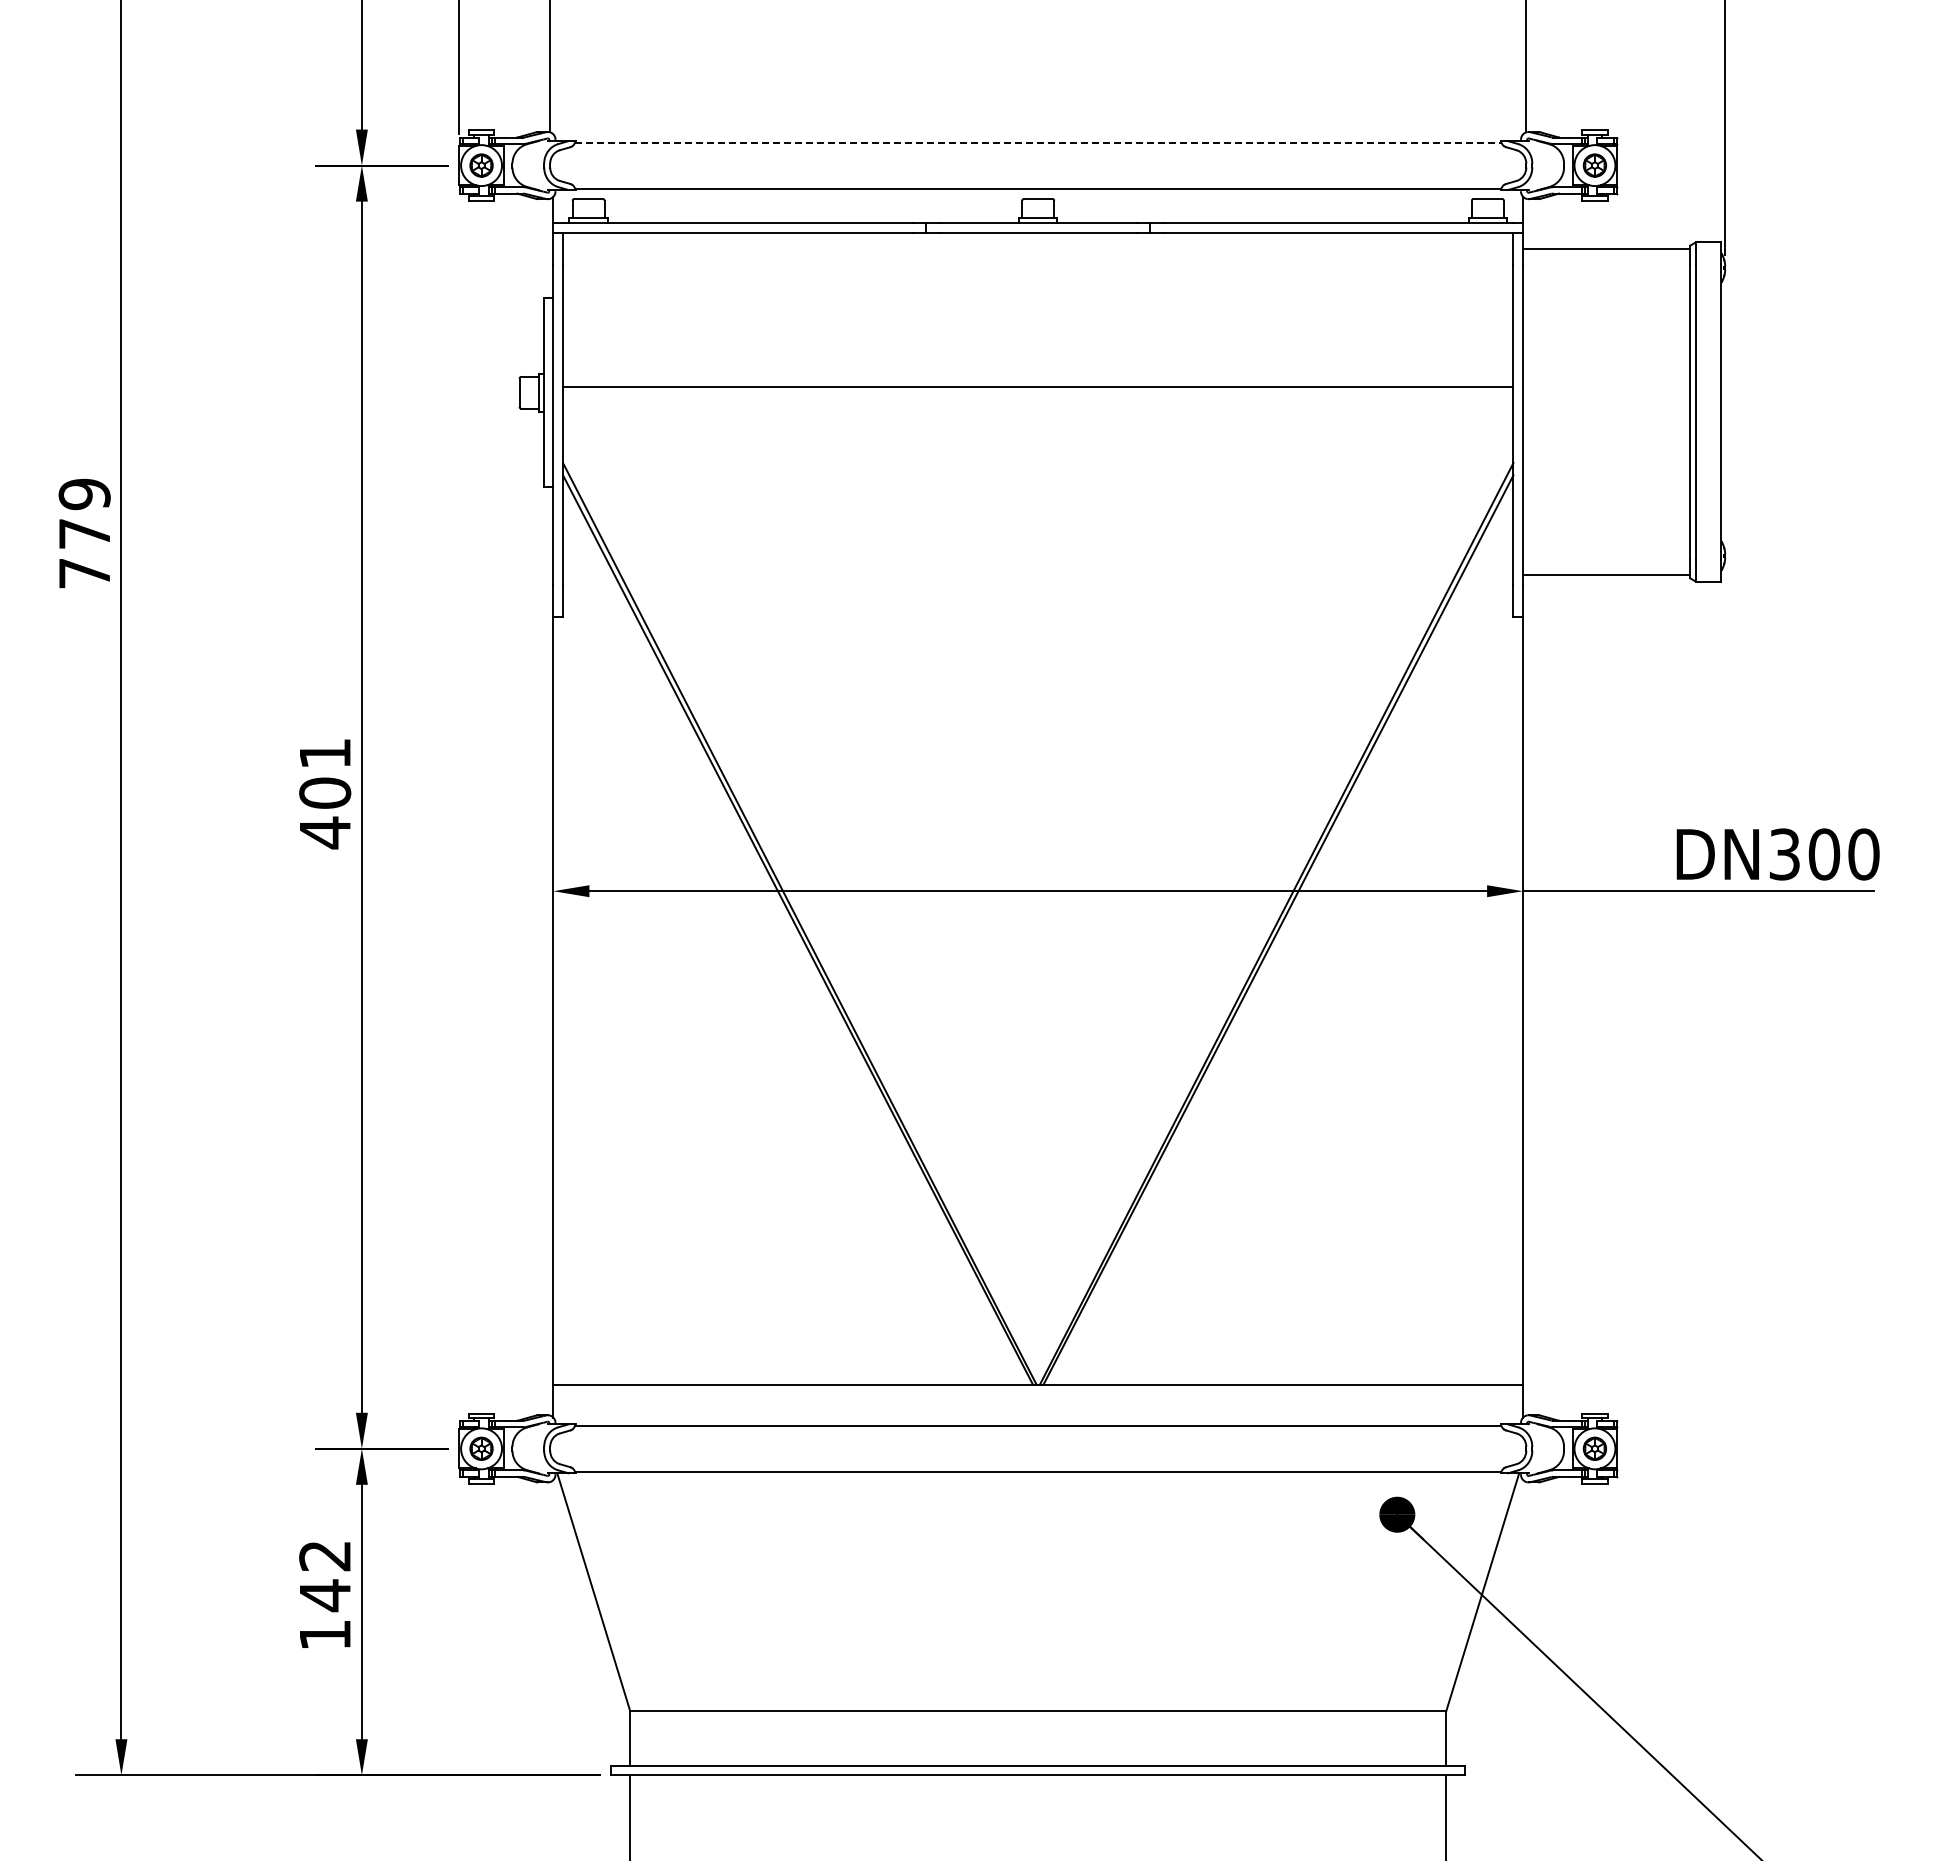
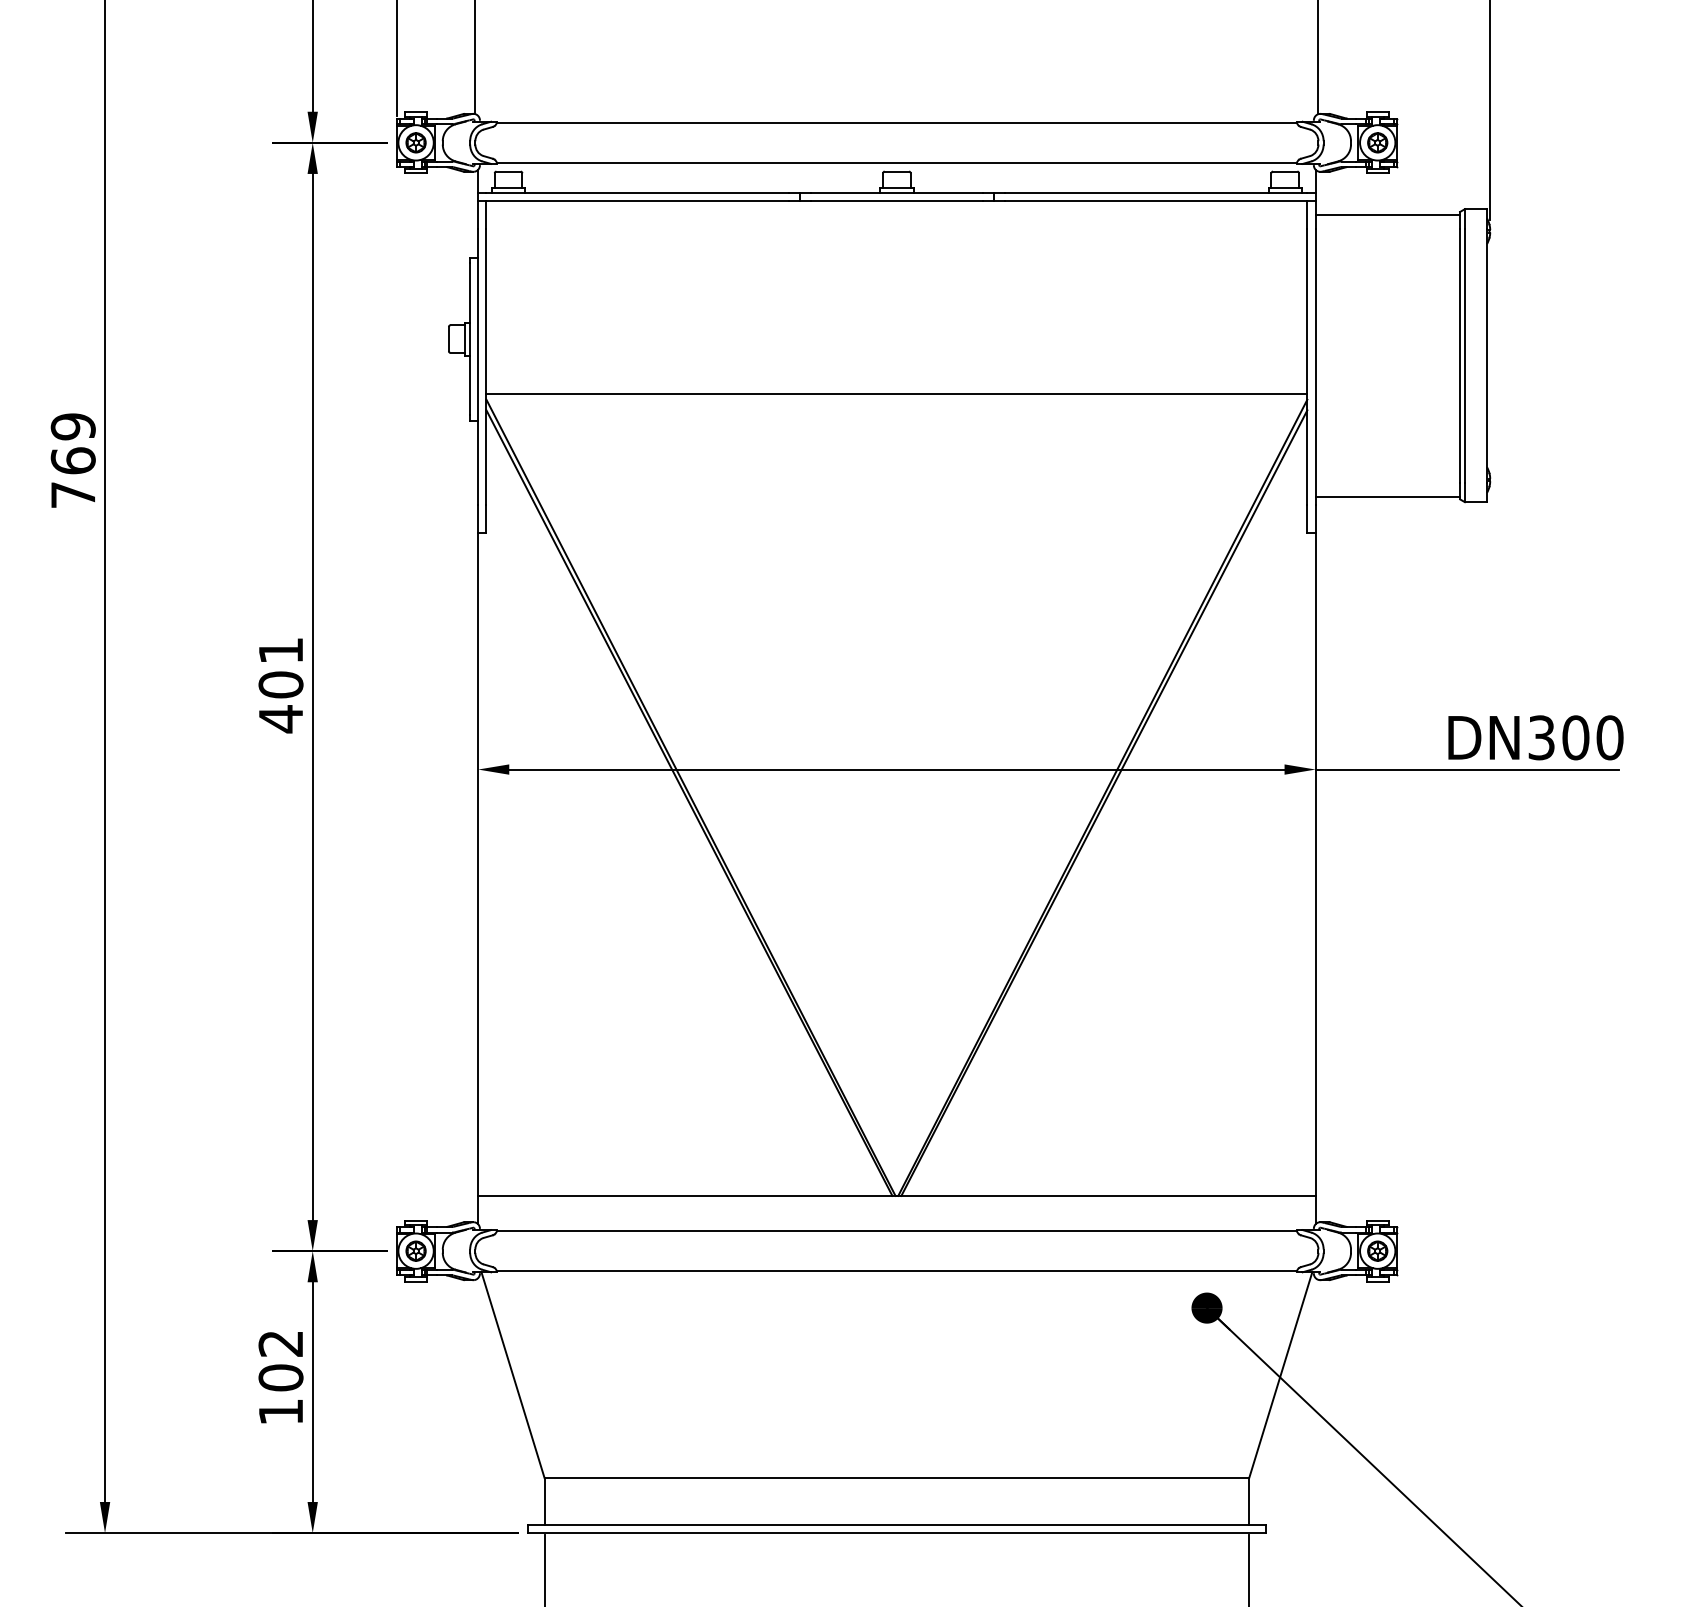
line: (1038, 142) -> (897, 122), dashed -> solid
line: (1038, 386) -> (897, 394), moved
text: (84, 533) -> (73, 460), 779 -> 769
text: (325, 1595) -> (281, 1377), 142 -> 102

